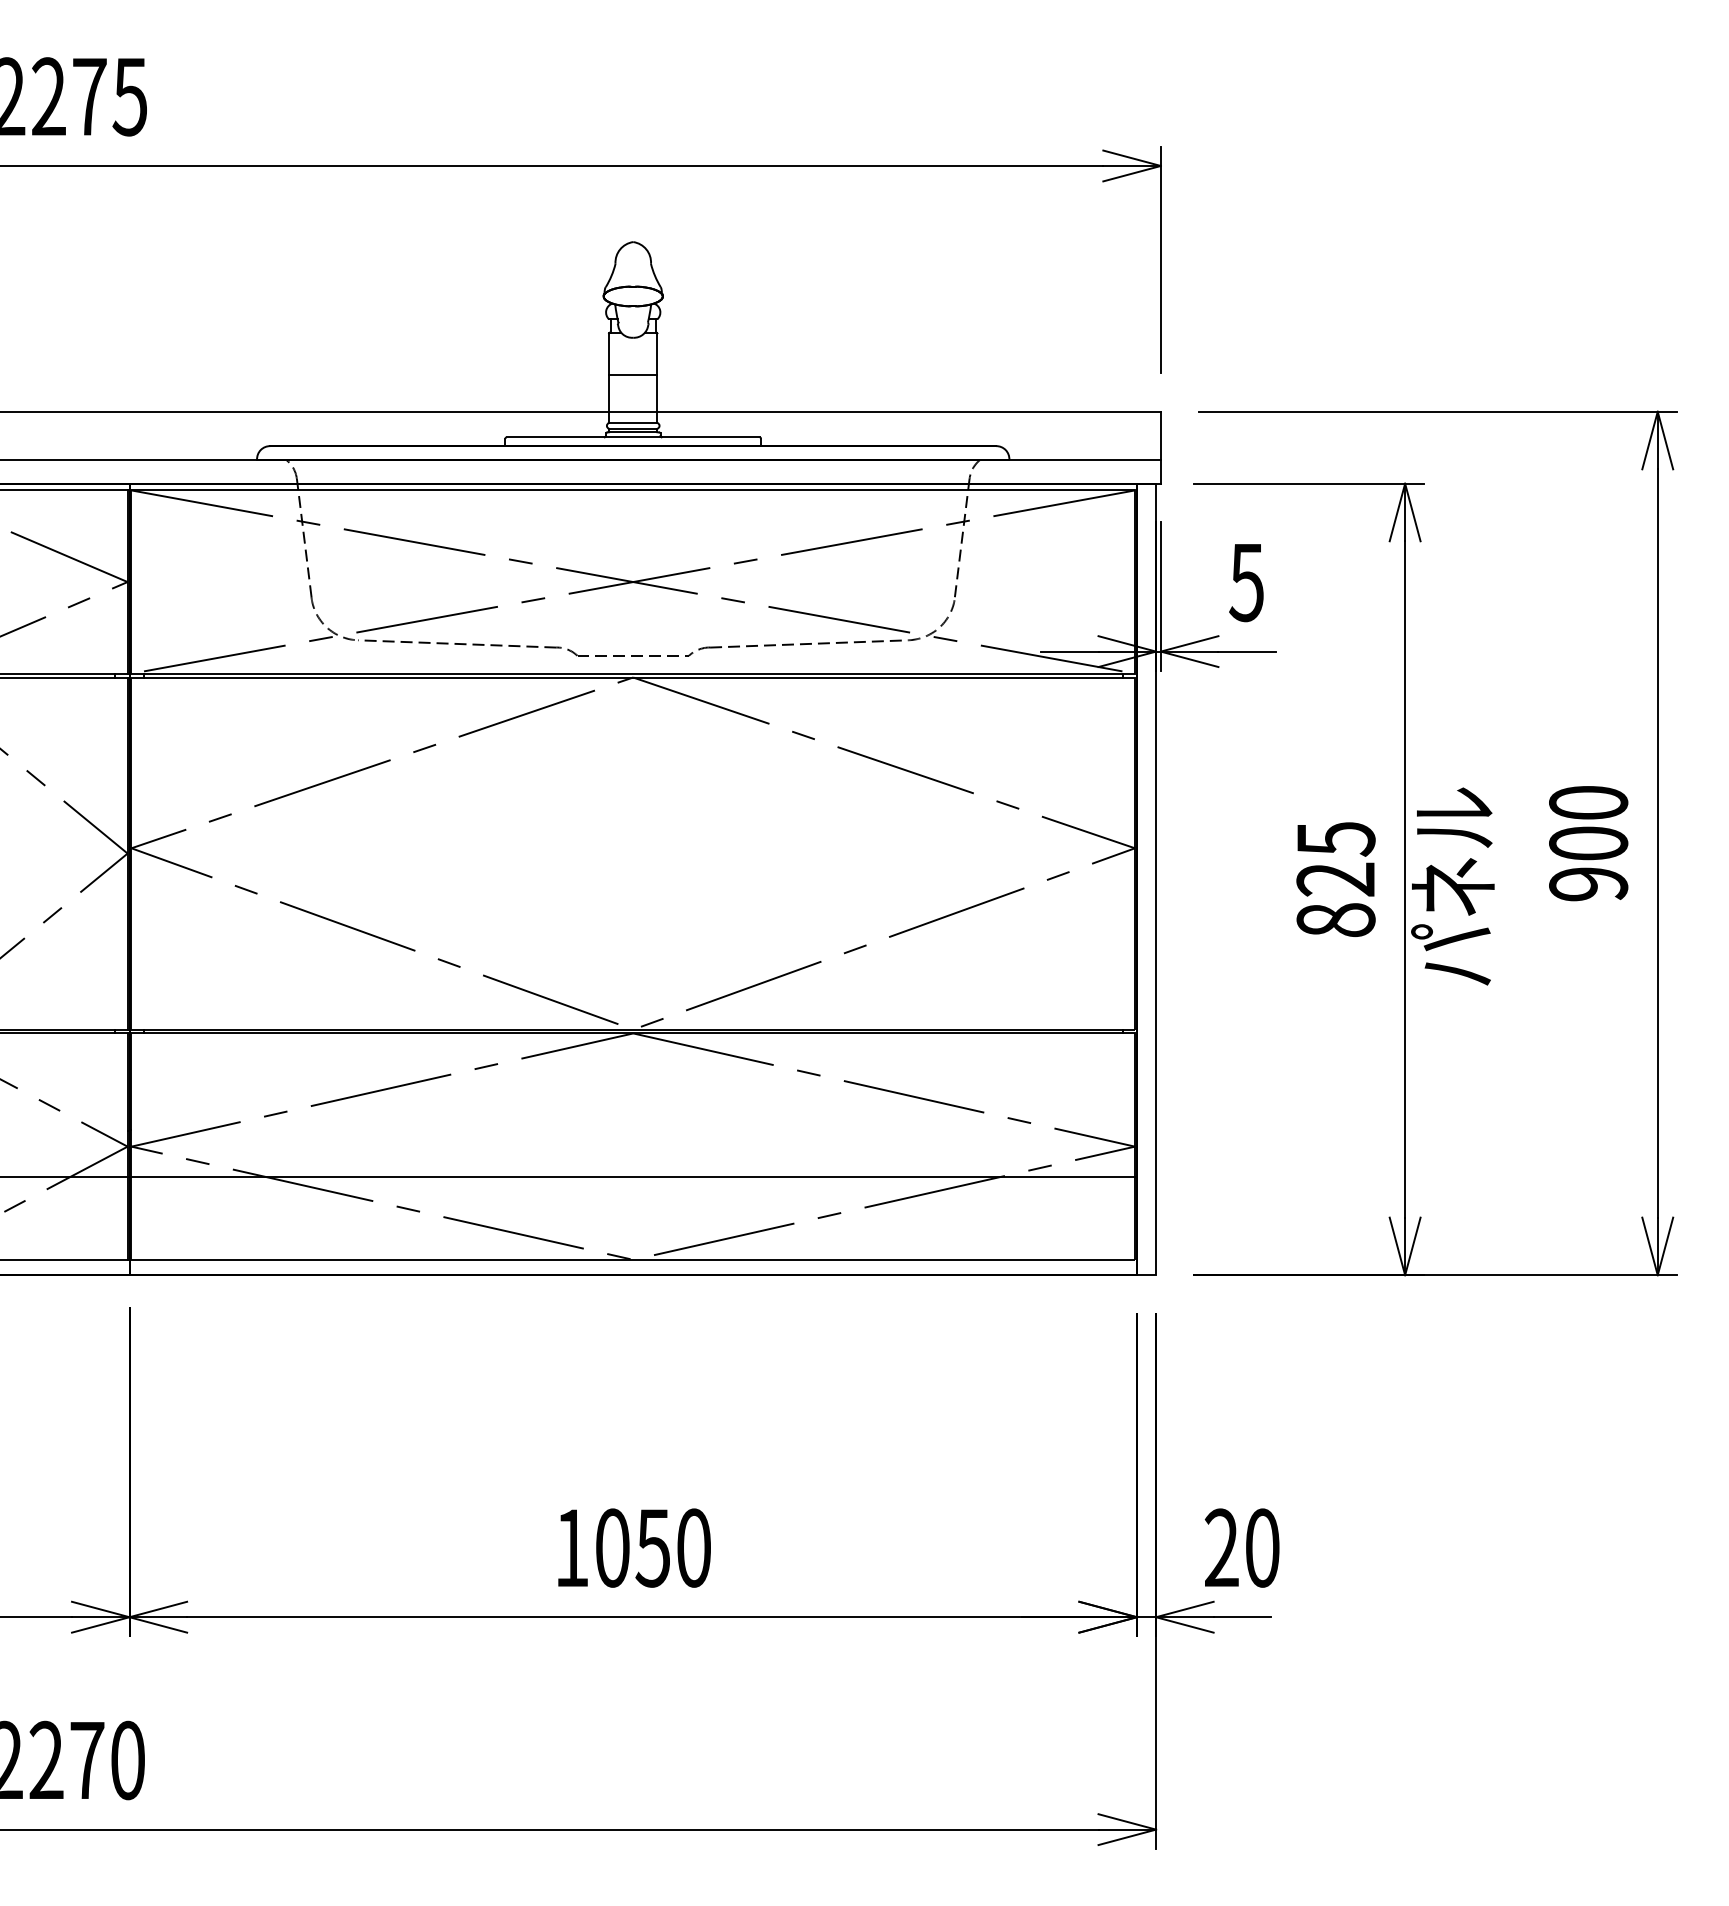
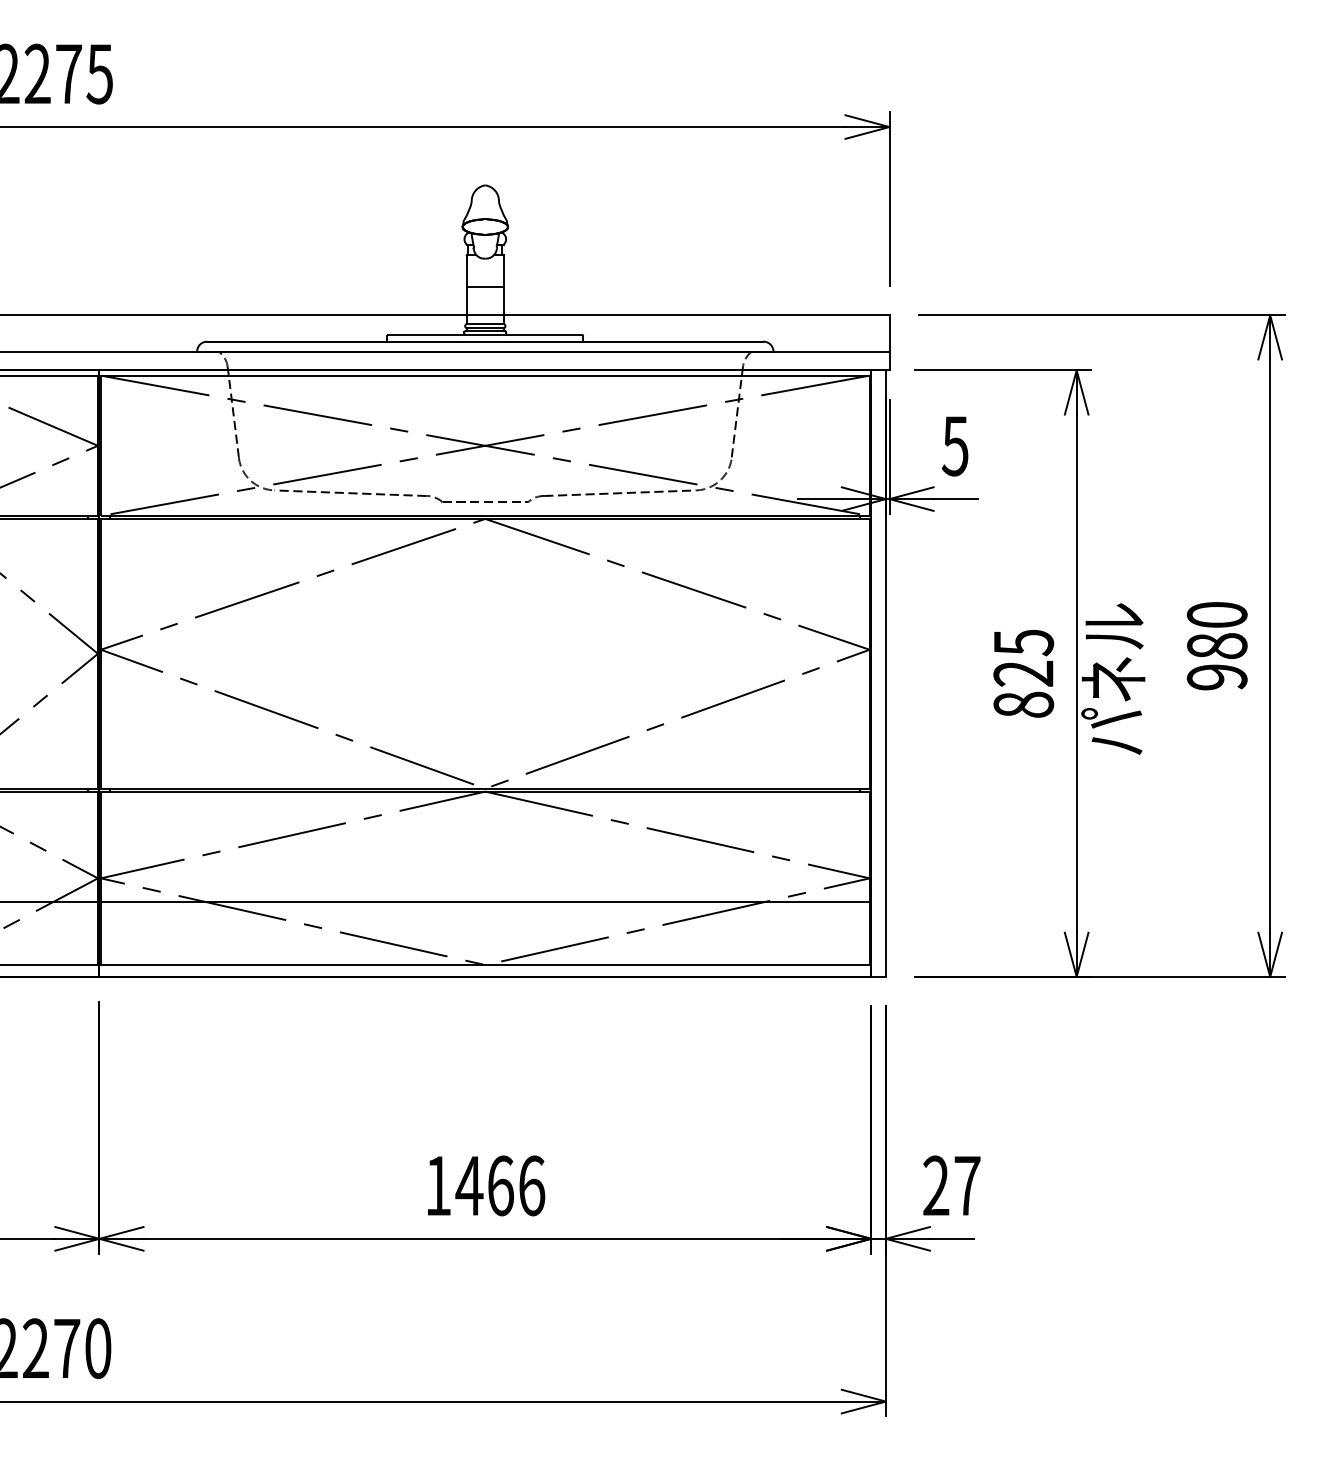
text: (1588, 843) -> (1217, 646), 900 -> 980
text: (652, 1547) -> (500, 1185), 1050 -> 1466
text: (1262, 1547) -> (967, 1185), 20 -> 27

